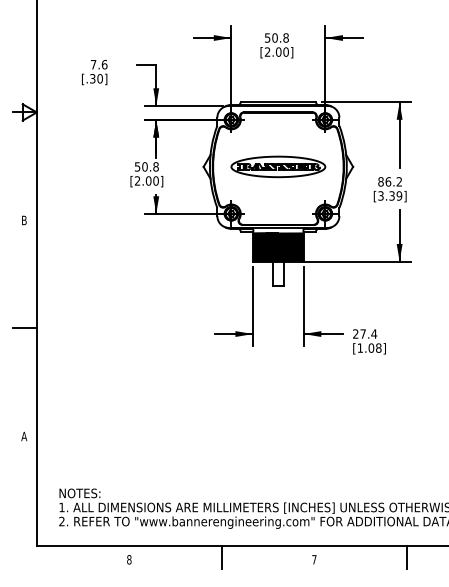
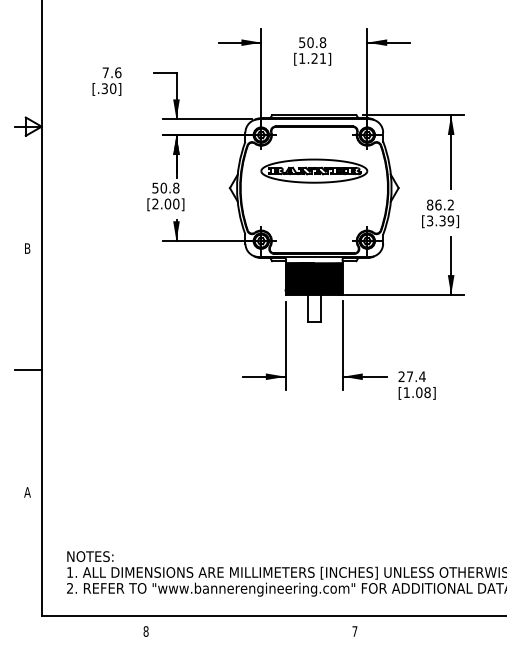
text: (276, 52) -> (312, 58), [2.00] -> [1.21]
part: (278, 166) -> (314, 170), moved
line: (221, 557) -> (250, 628), removed
line: (407, 557) -> (459, 628), removed

